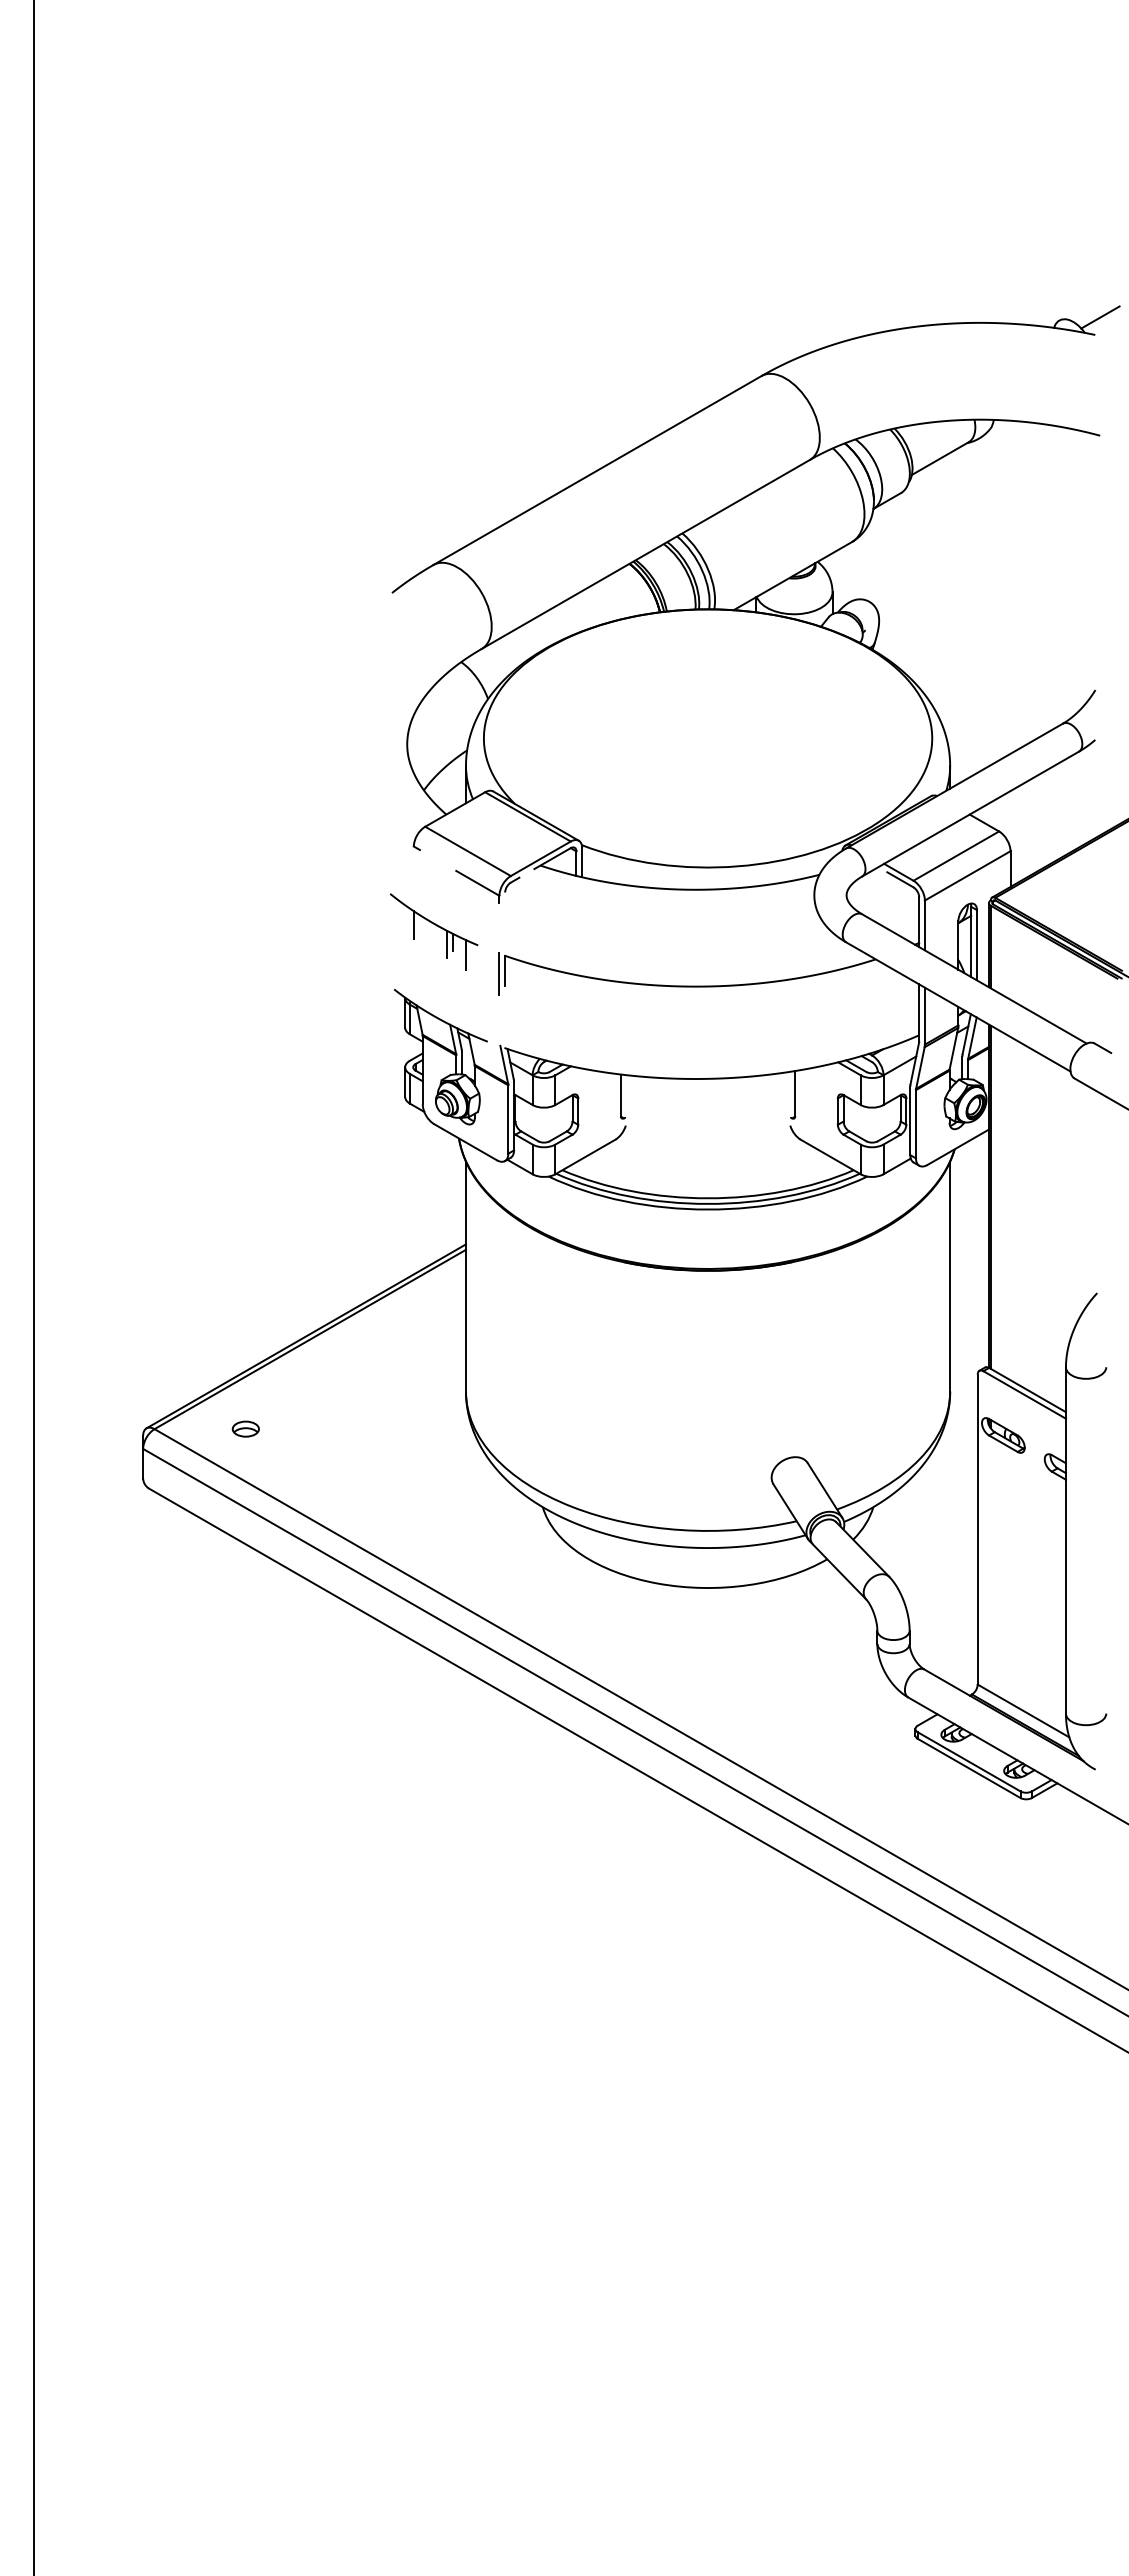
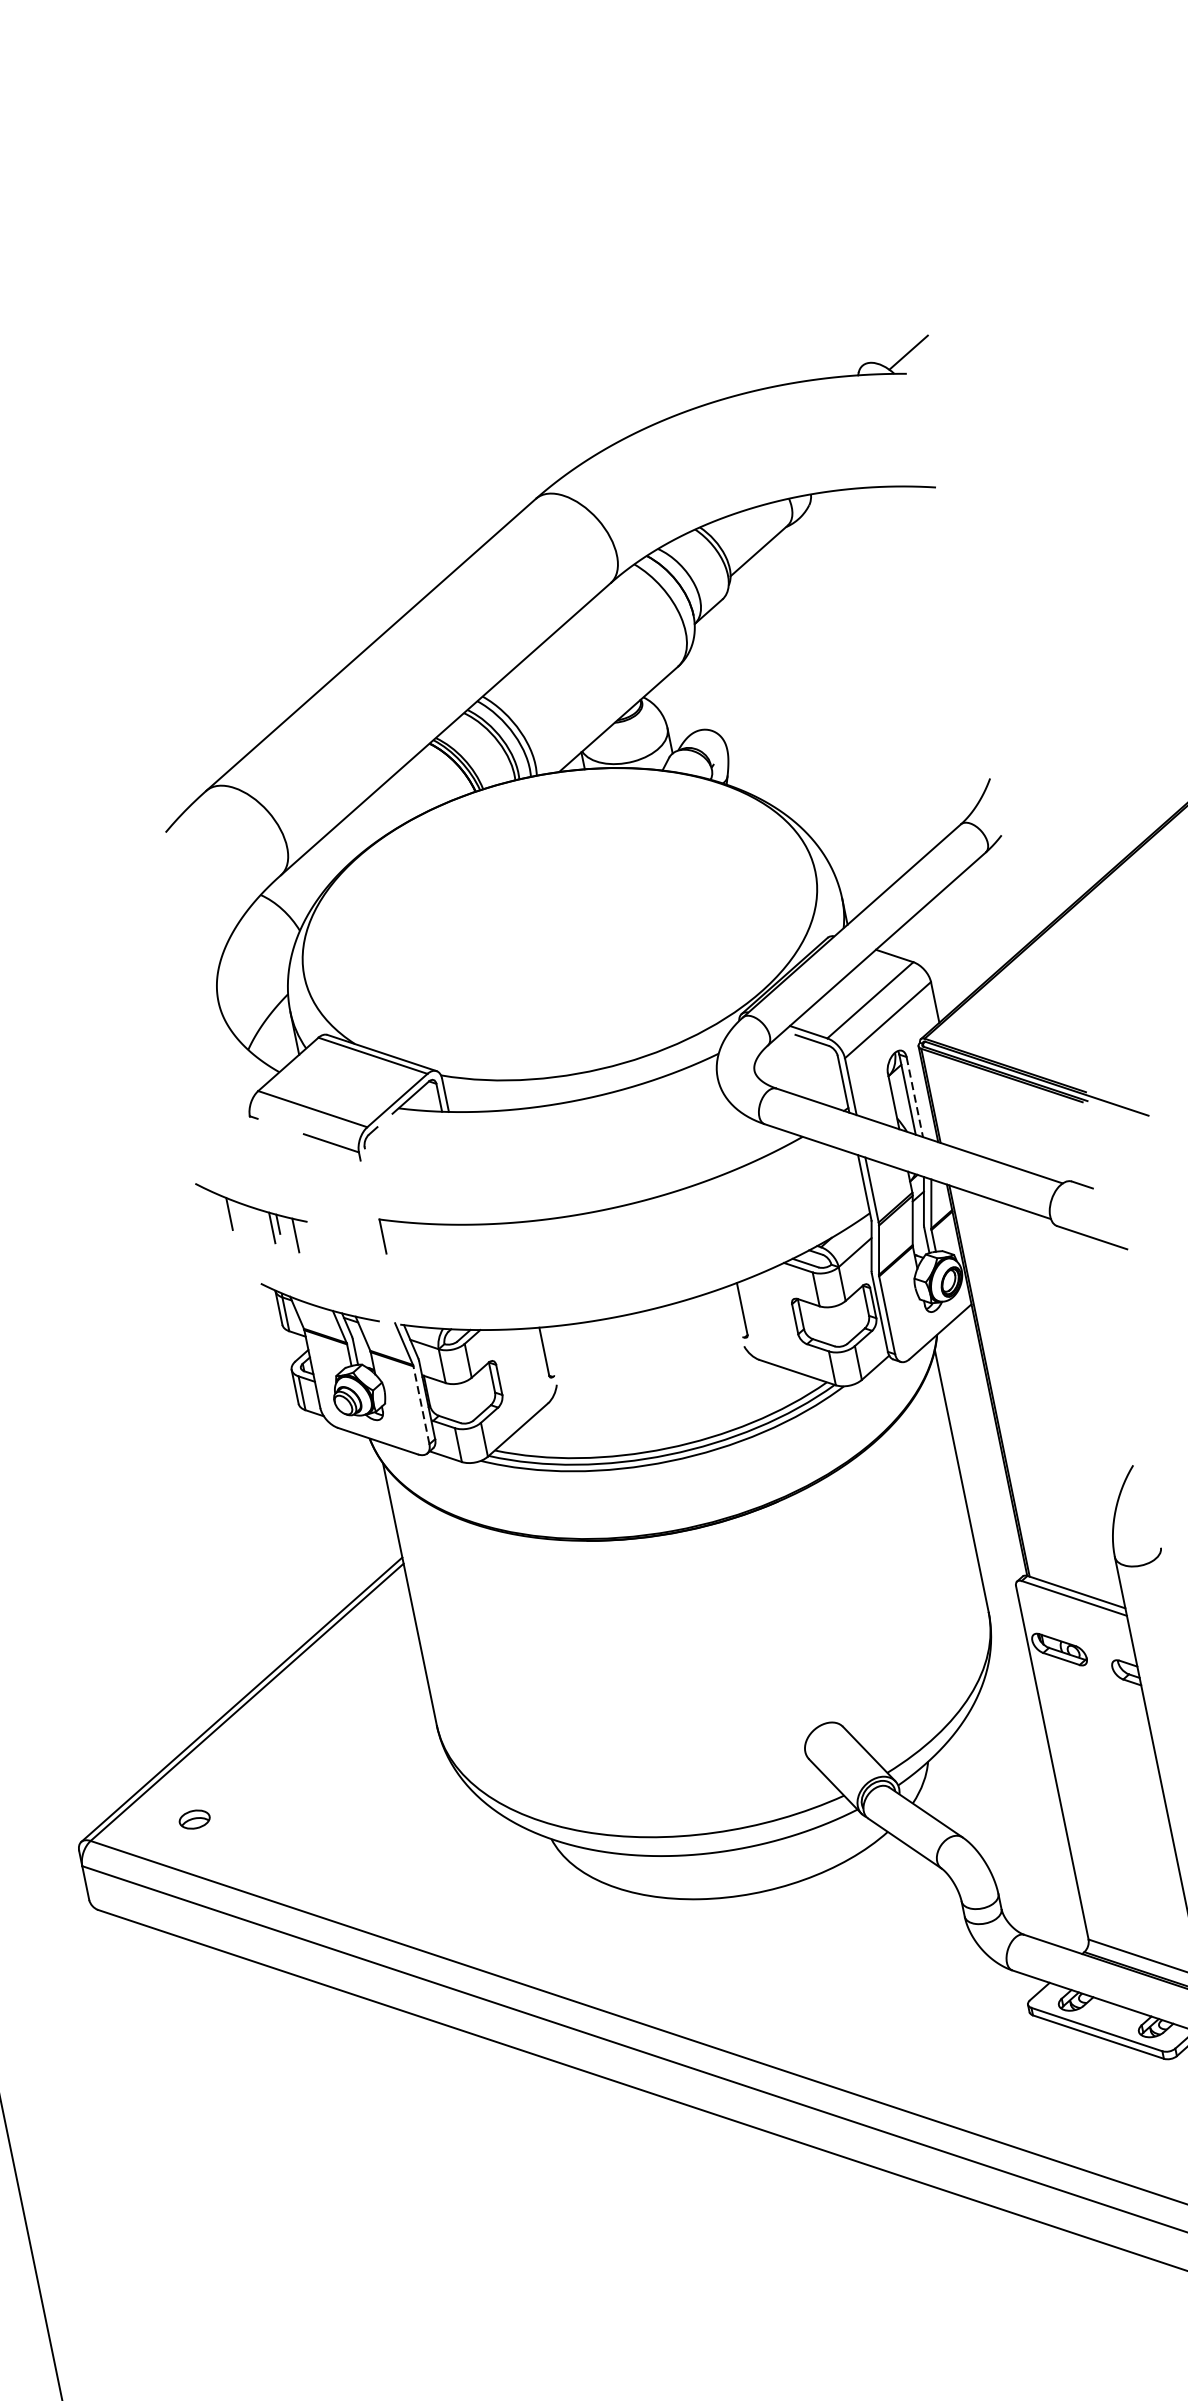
part: (433, 931) -> (253, 1216), moved
line: (976, 945) -> (914, 1097), solid -> dashed
line: (499, 973) -> (377, 1240), removed
line: (508, 1119) -> (421, 1405), solid -> dashed

